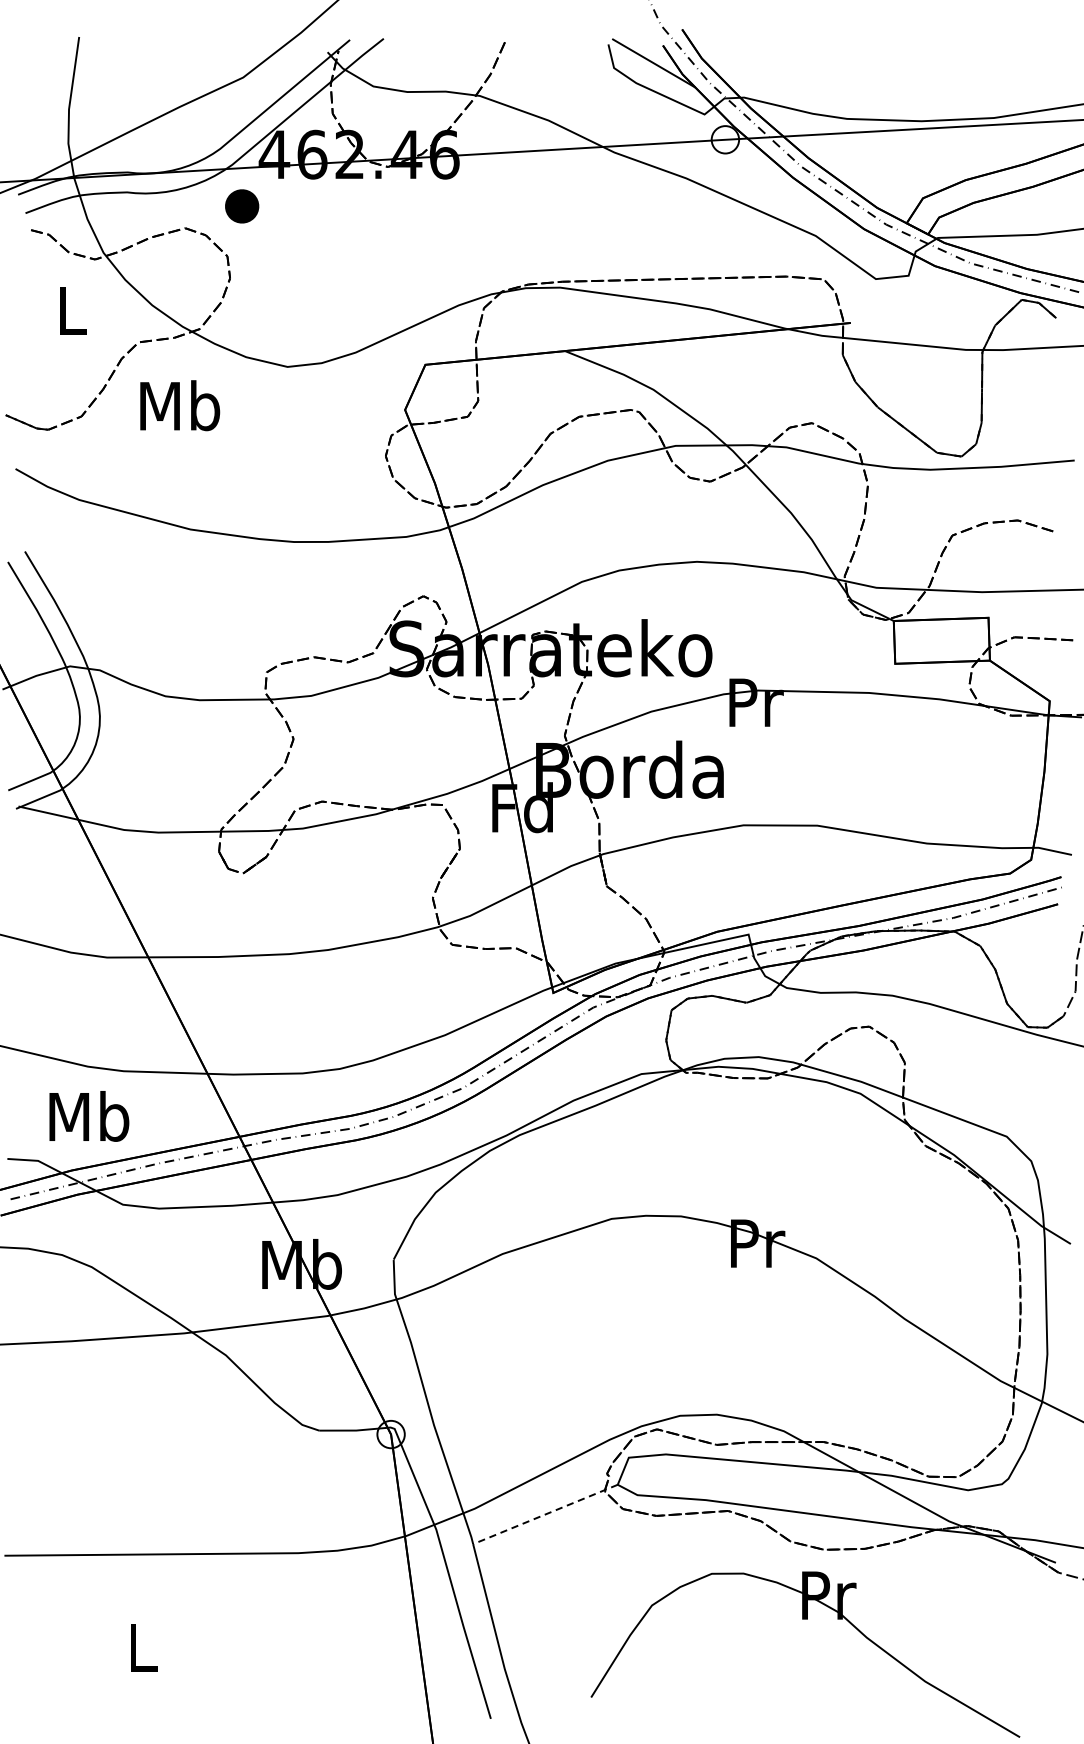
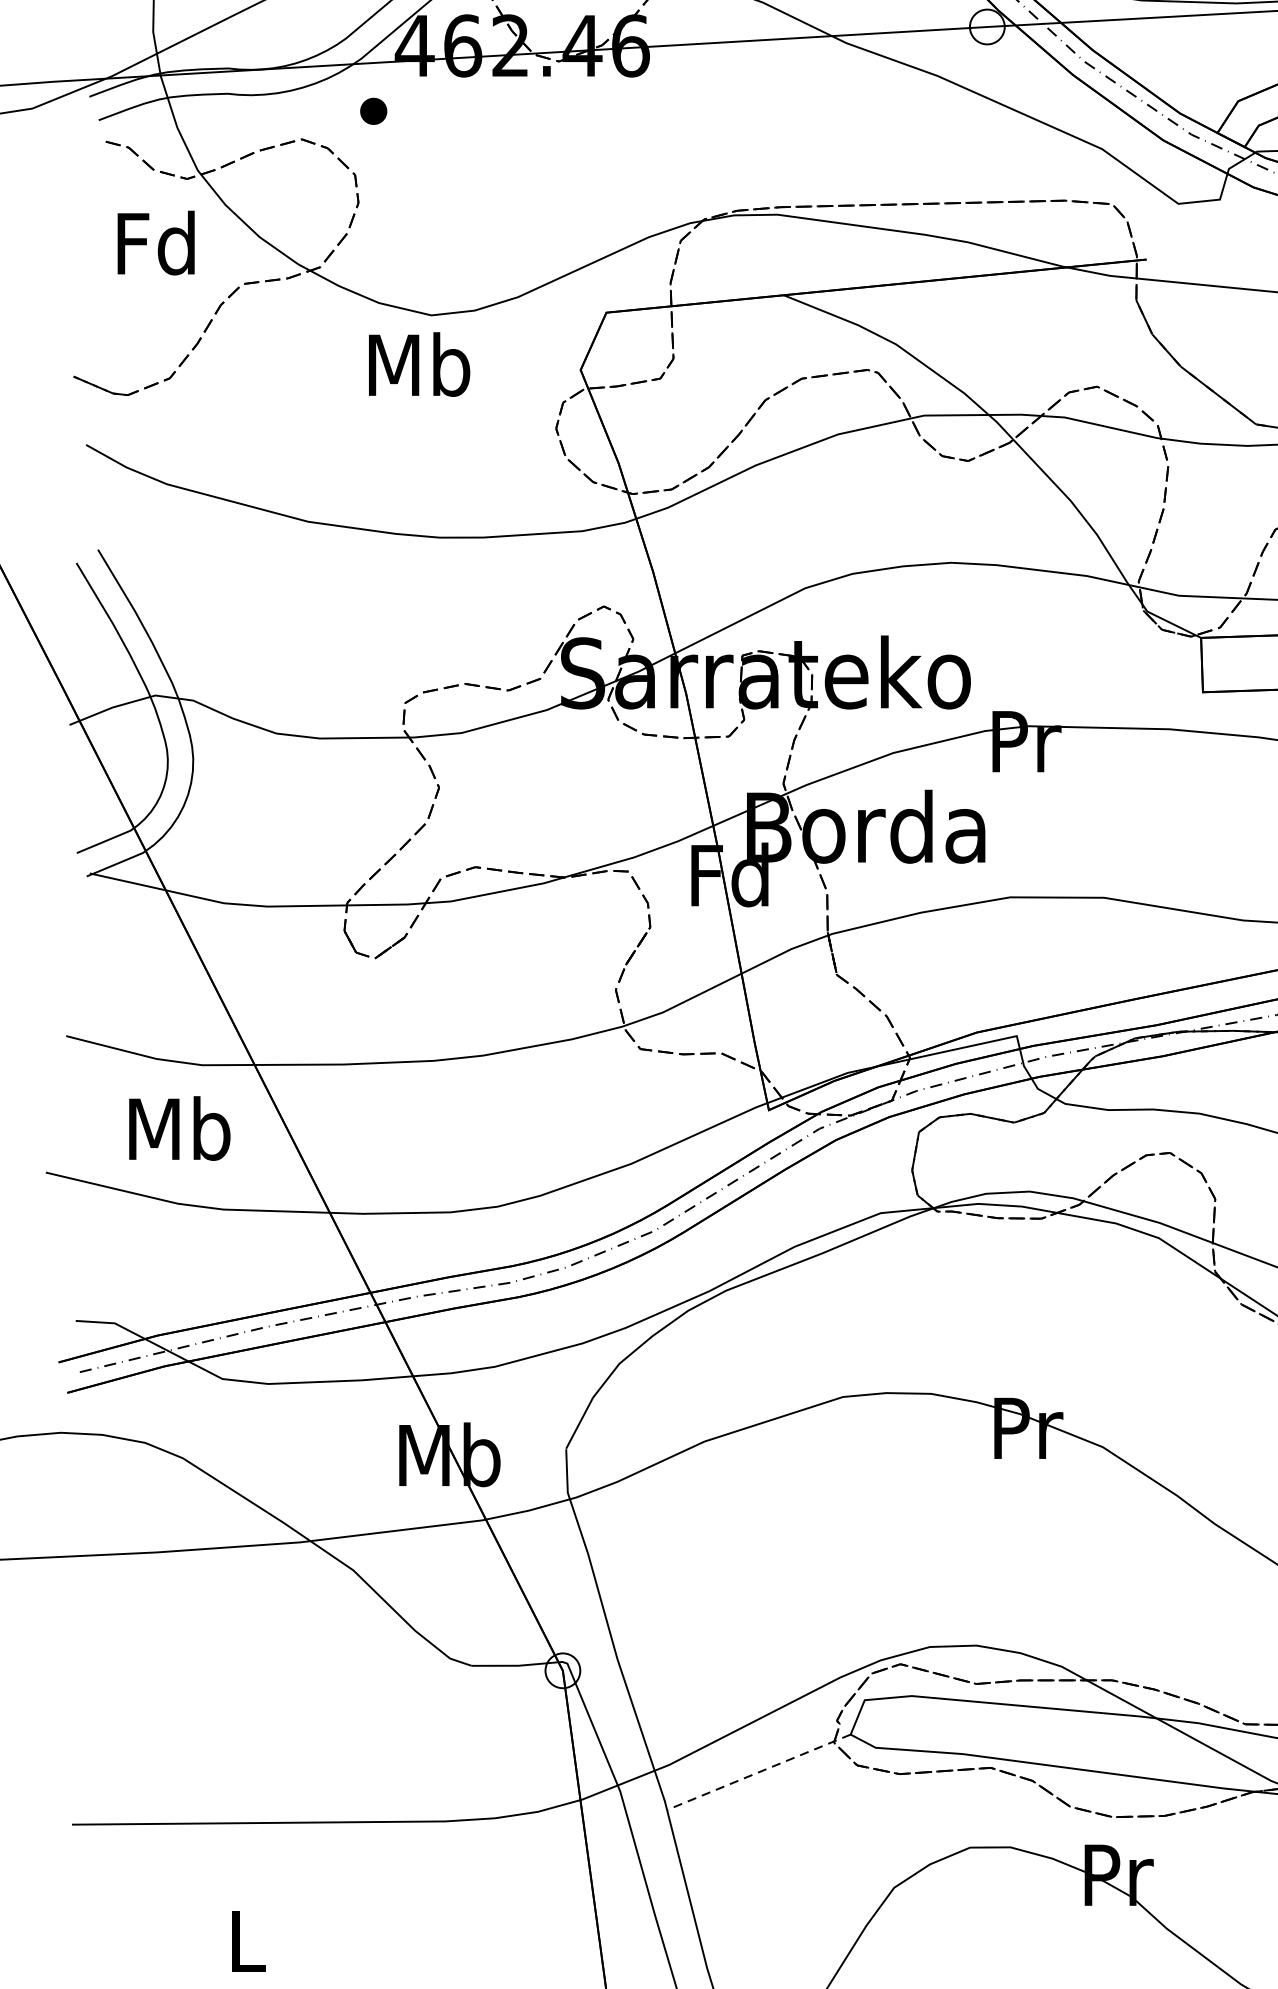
part: (241, 205) -> (372, 110), size x0.62
text: (70, 309) -> (155, 242), L -> Fd
text: (180, 405) -> (419, 364), moved
text: (89, 1116) -> (179, 1128), moved

